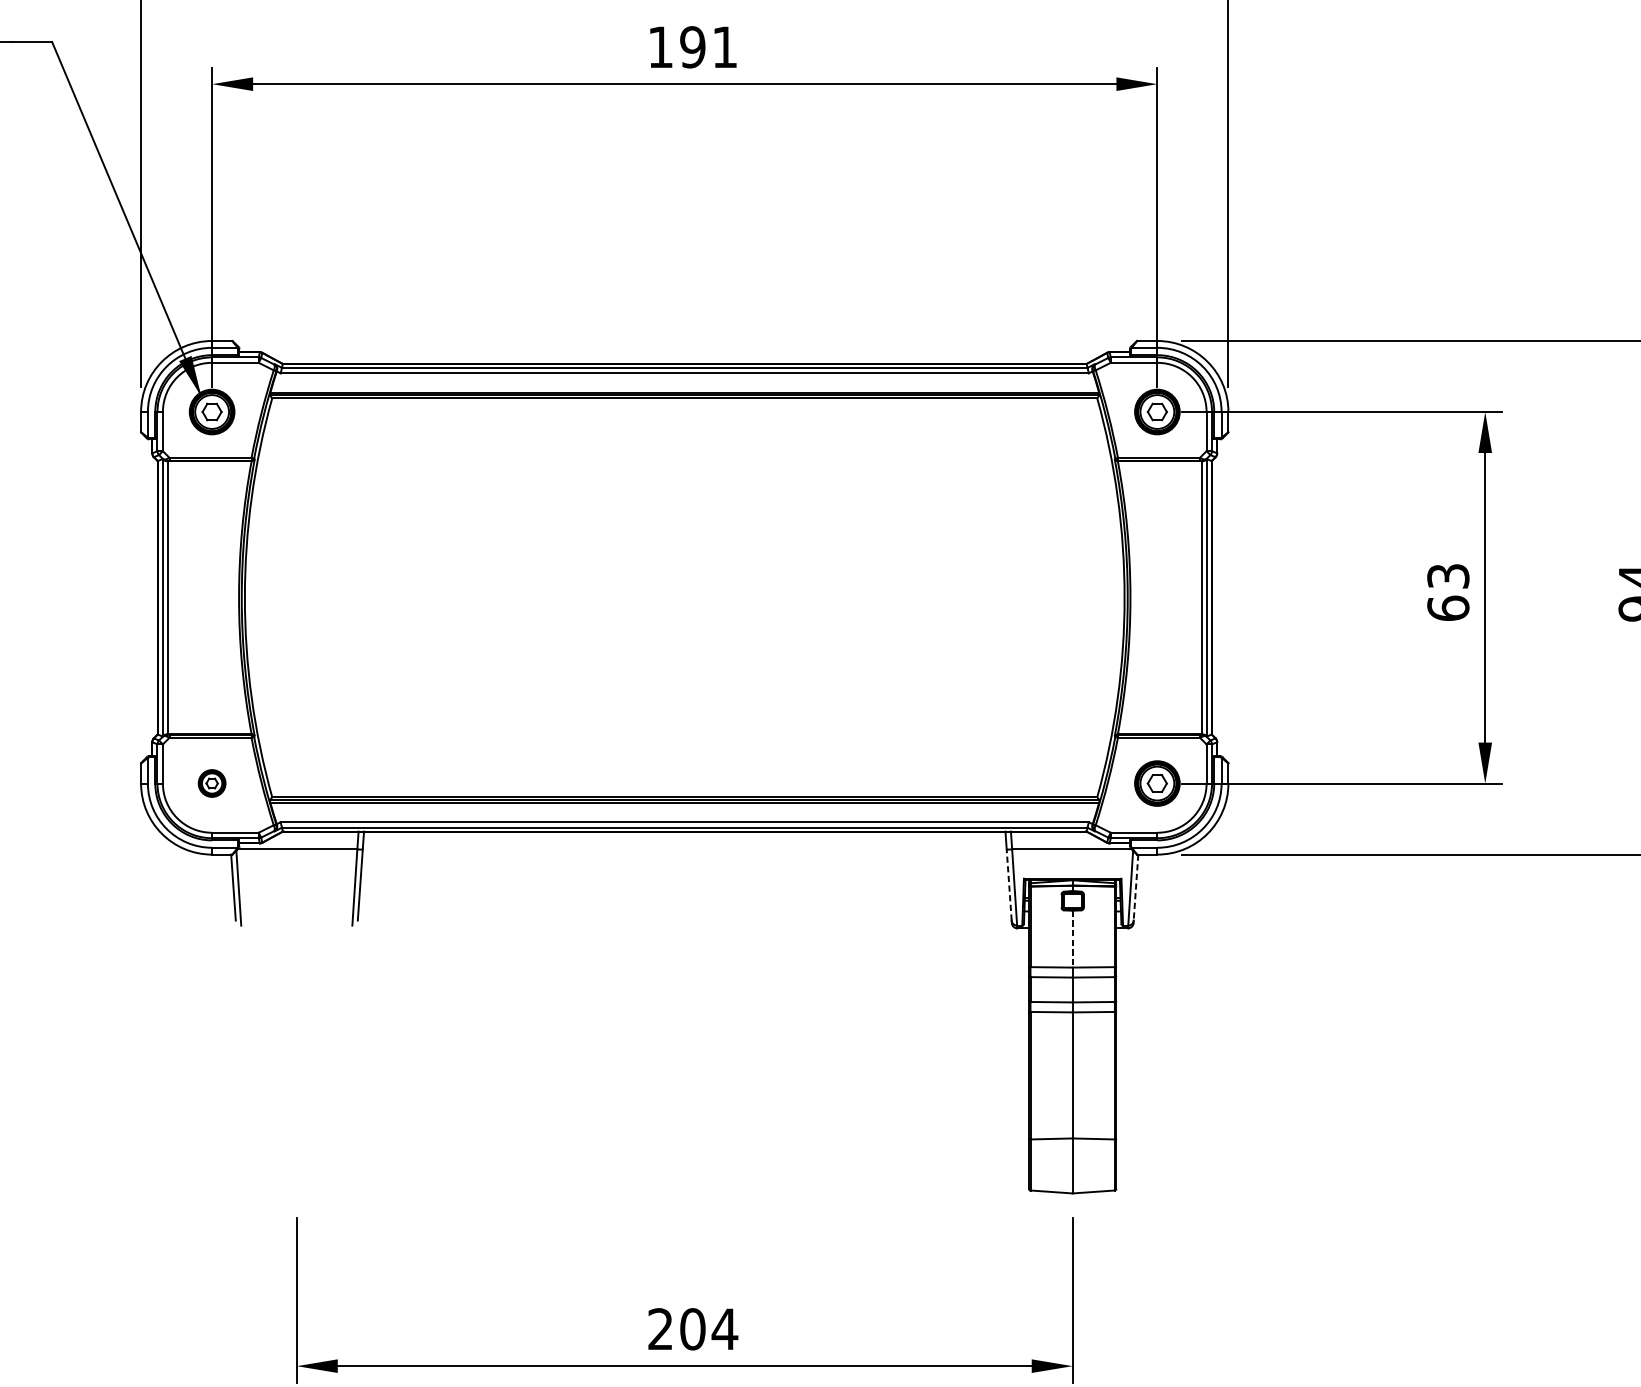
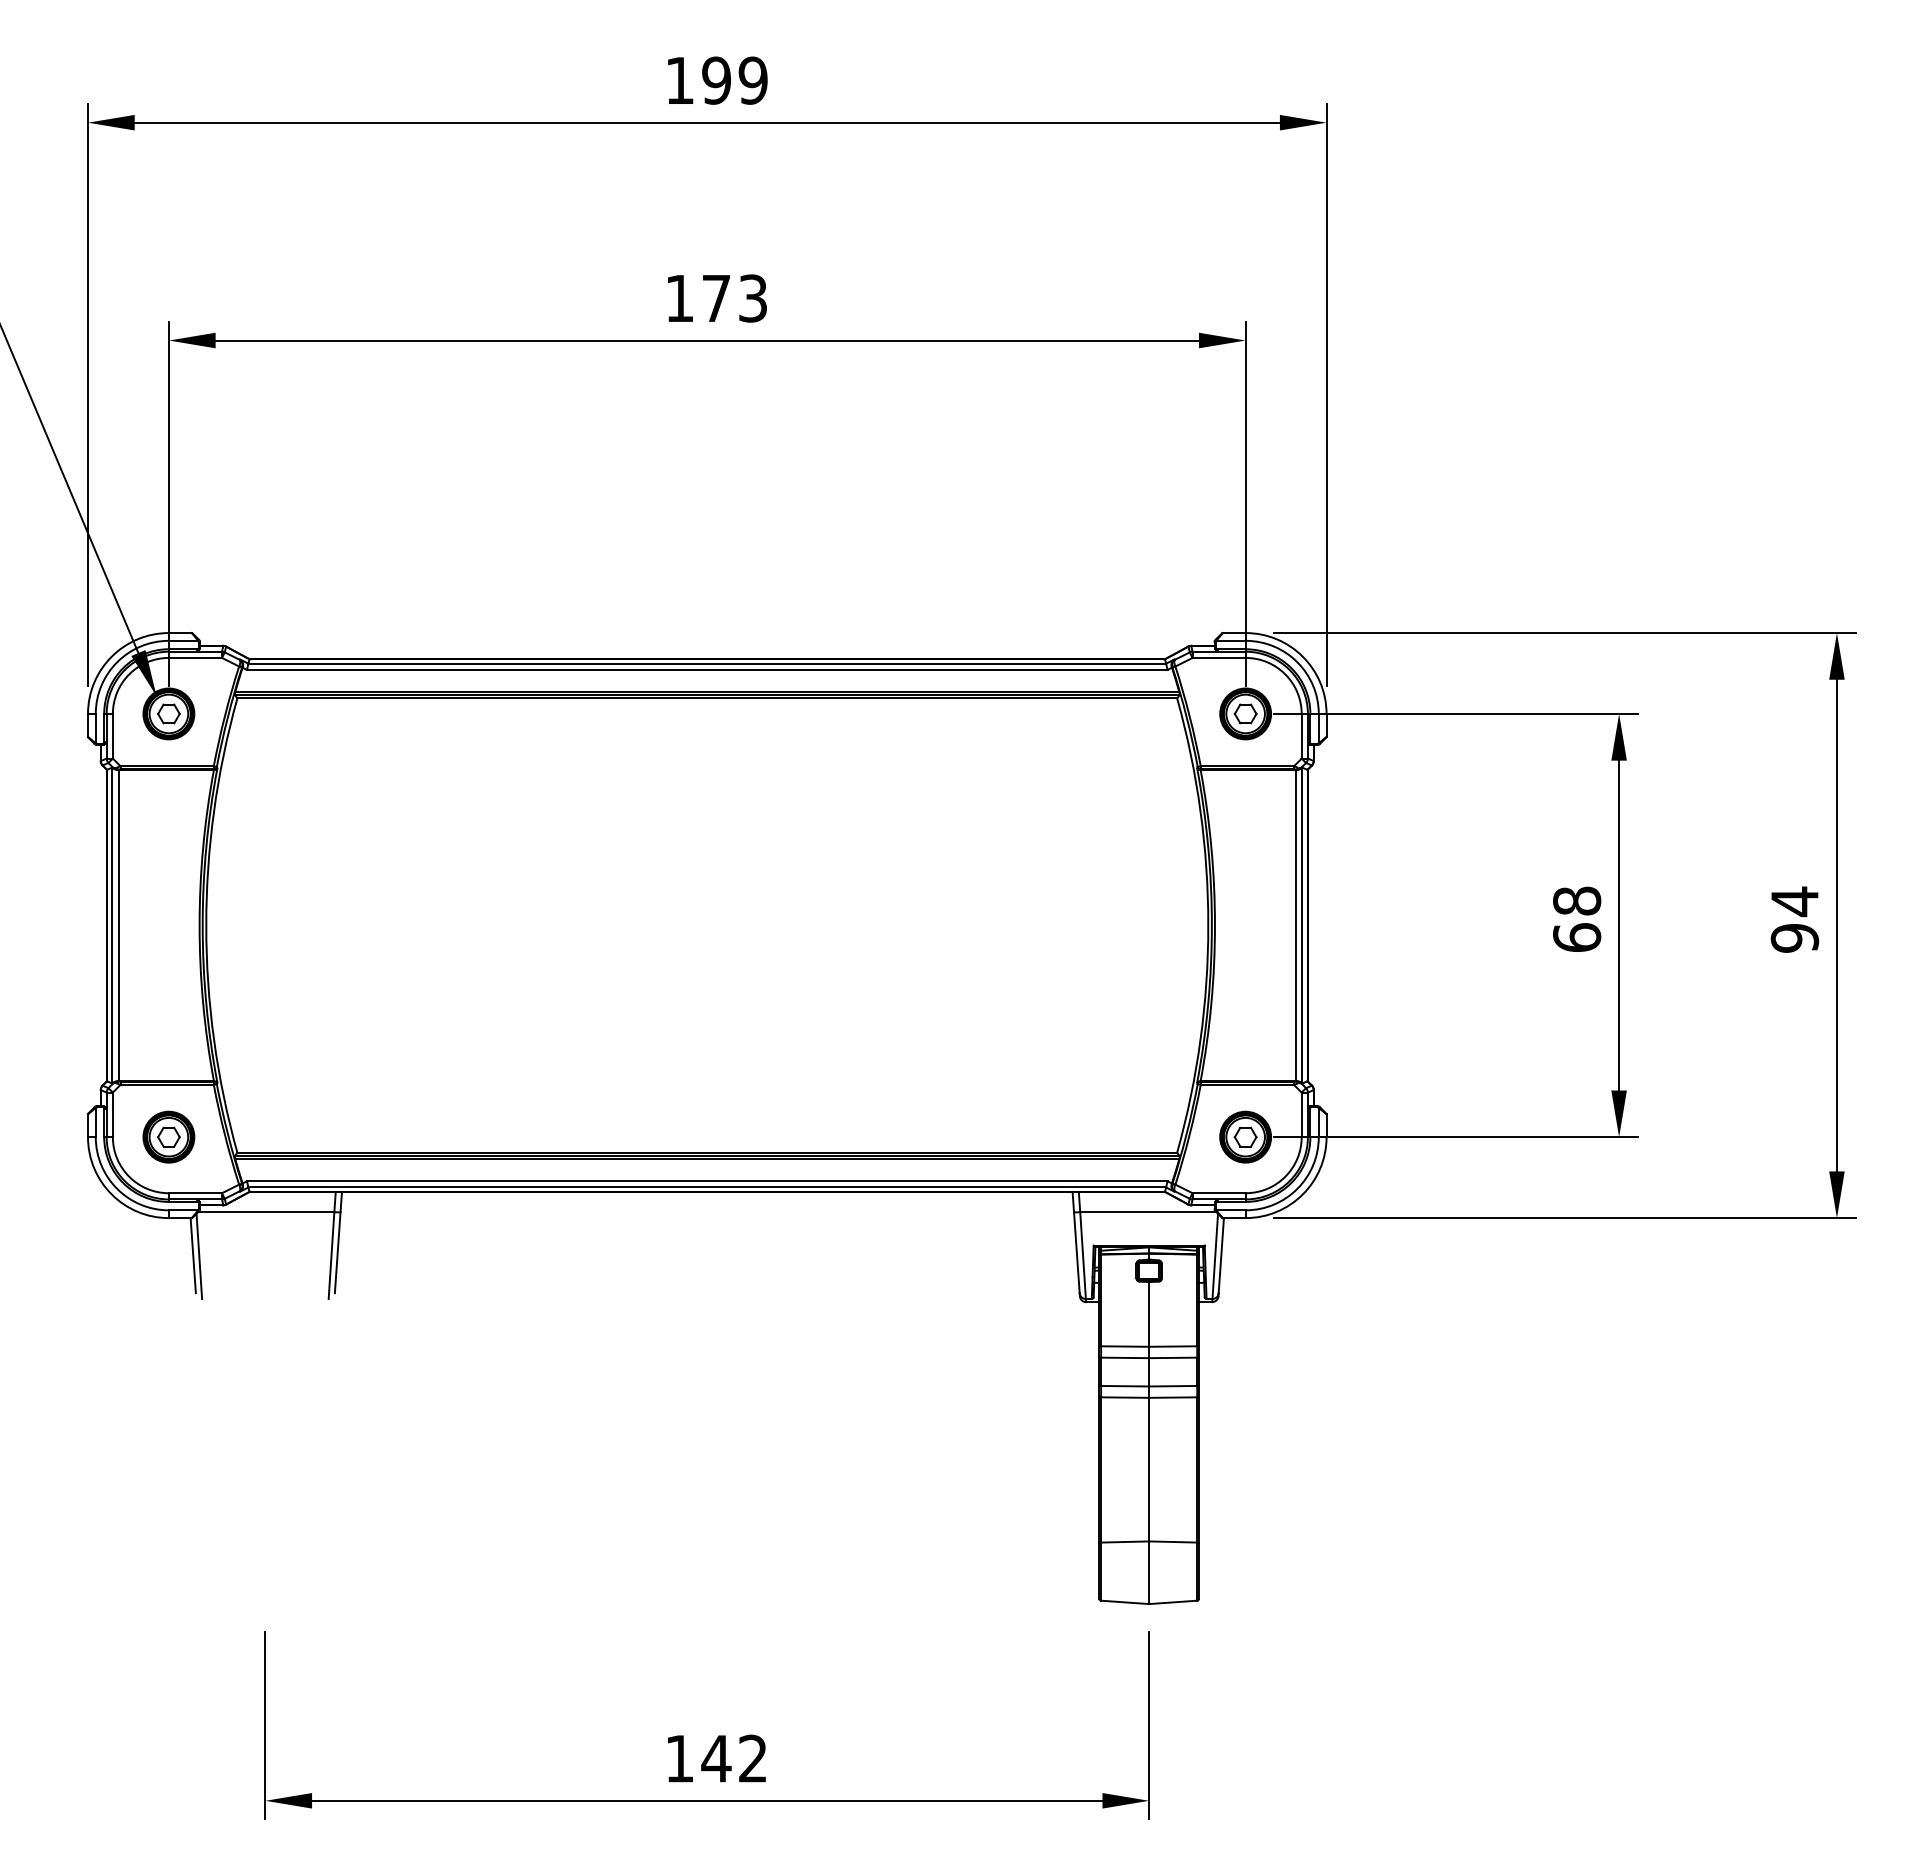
text: (708, 47) -> (734, 298), 191 -> 173
text: (1448, 575) -> (1577, 900), 63 -> 68
part: (211, 782) -> (168, 1136), size x1.67
line: (1008, 884) -> (1076, 1252), dashed -> solid
line: (1136, 887) -> (1221, 1255), dashed -> solid
line: (1072, 939) -> (1149, 1314), dashed -> solid
text: (692, 1329) -> (716, 1758), 204 -> 142

